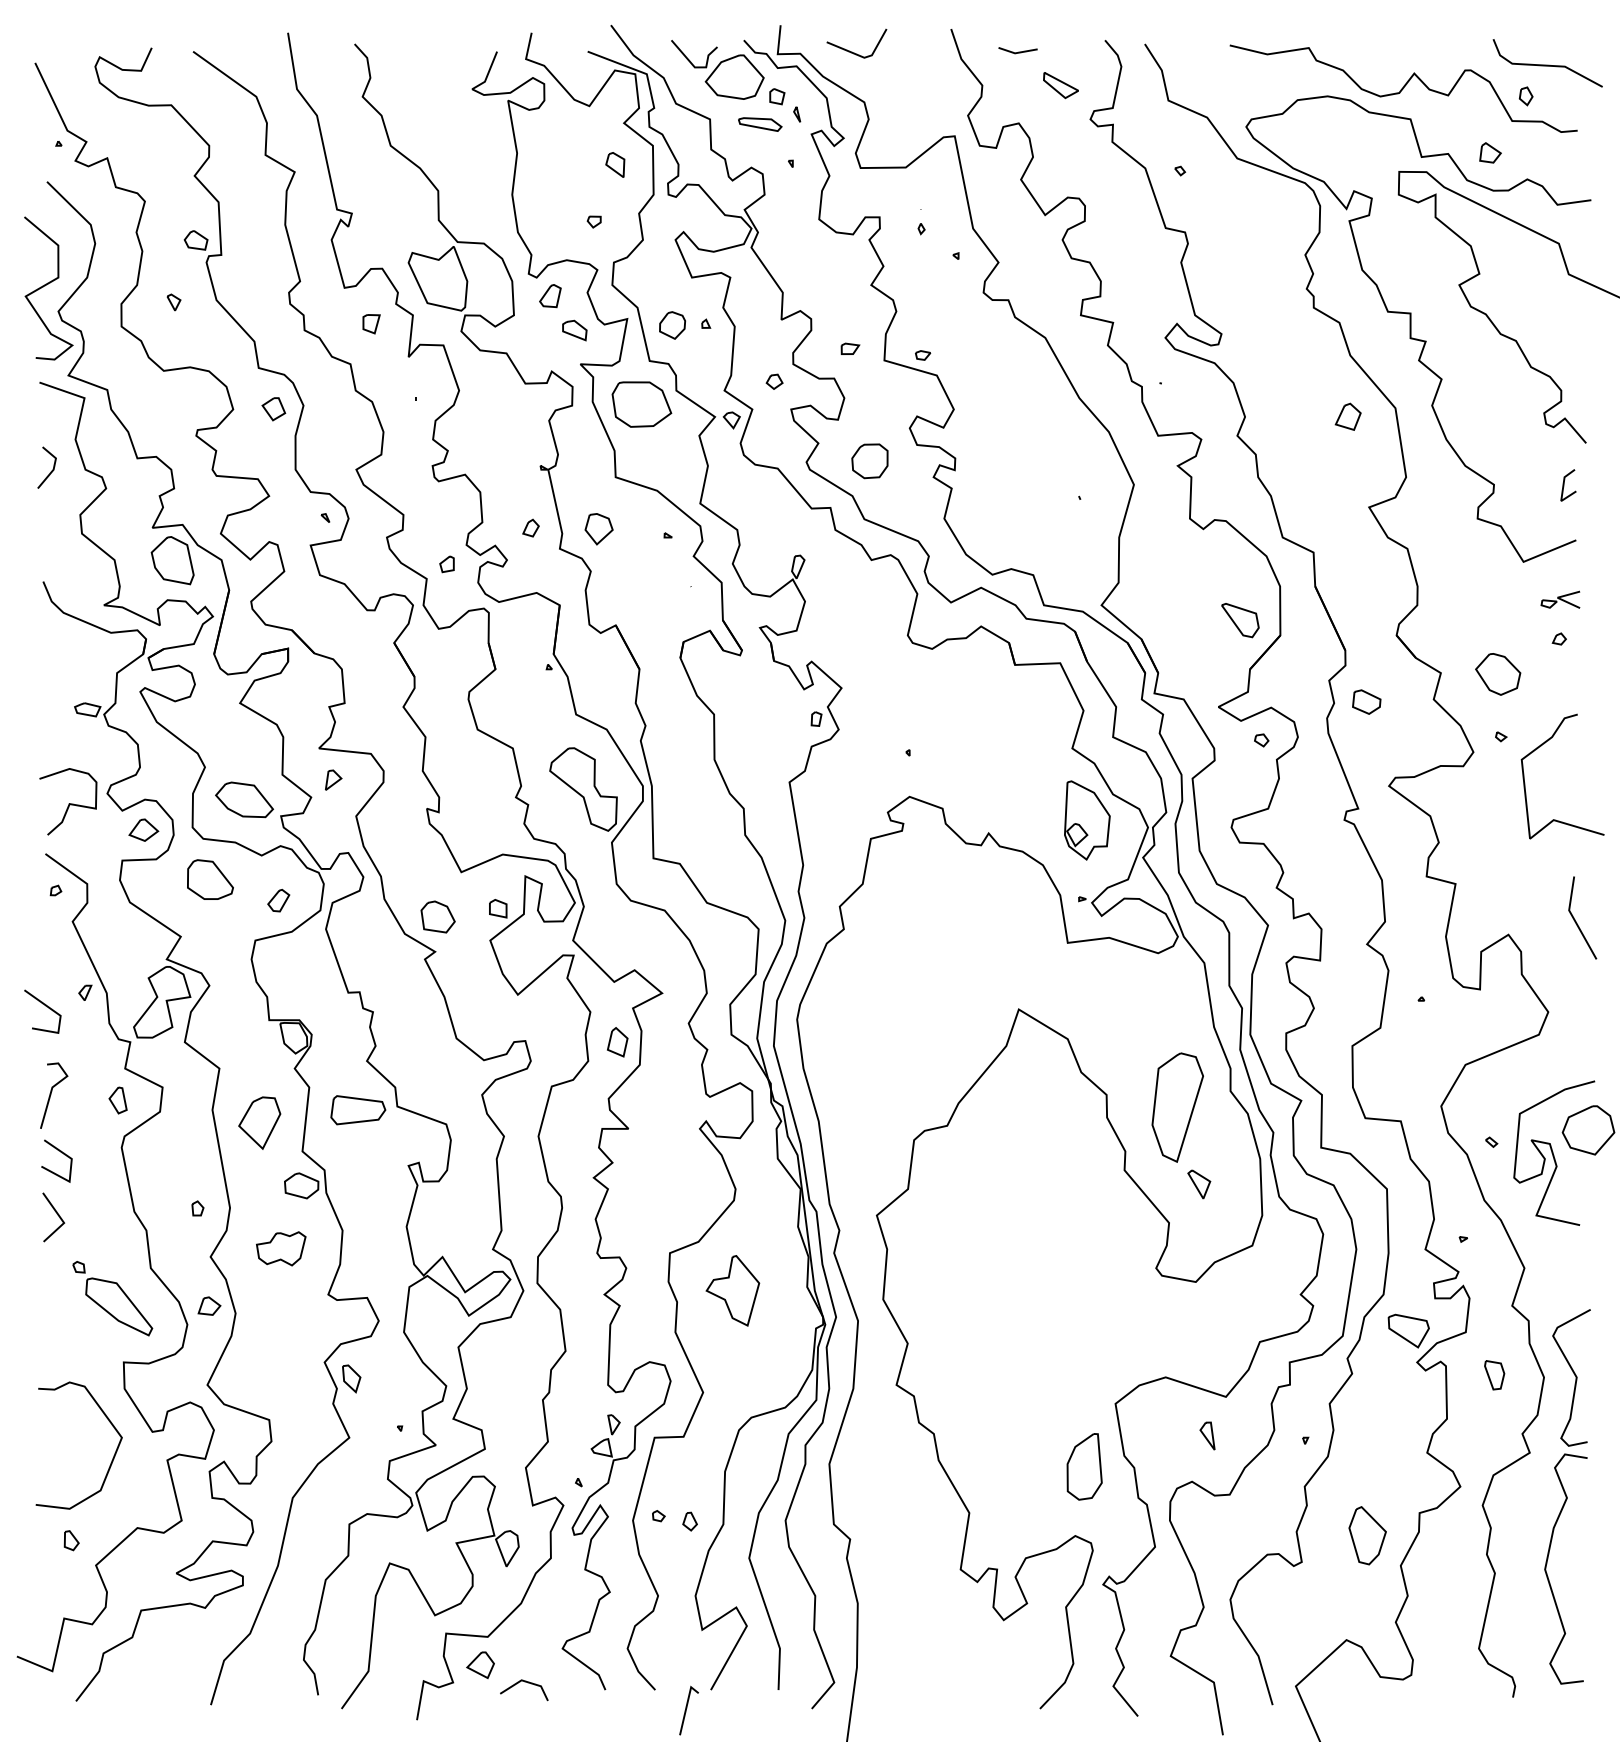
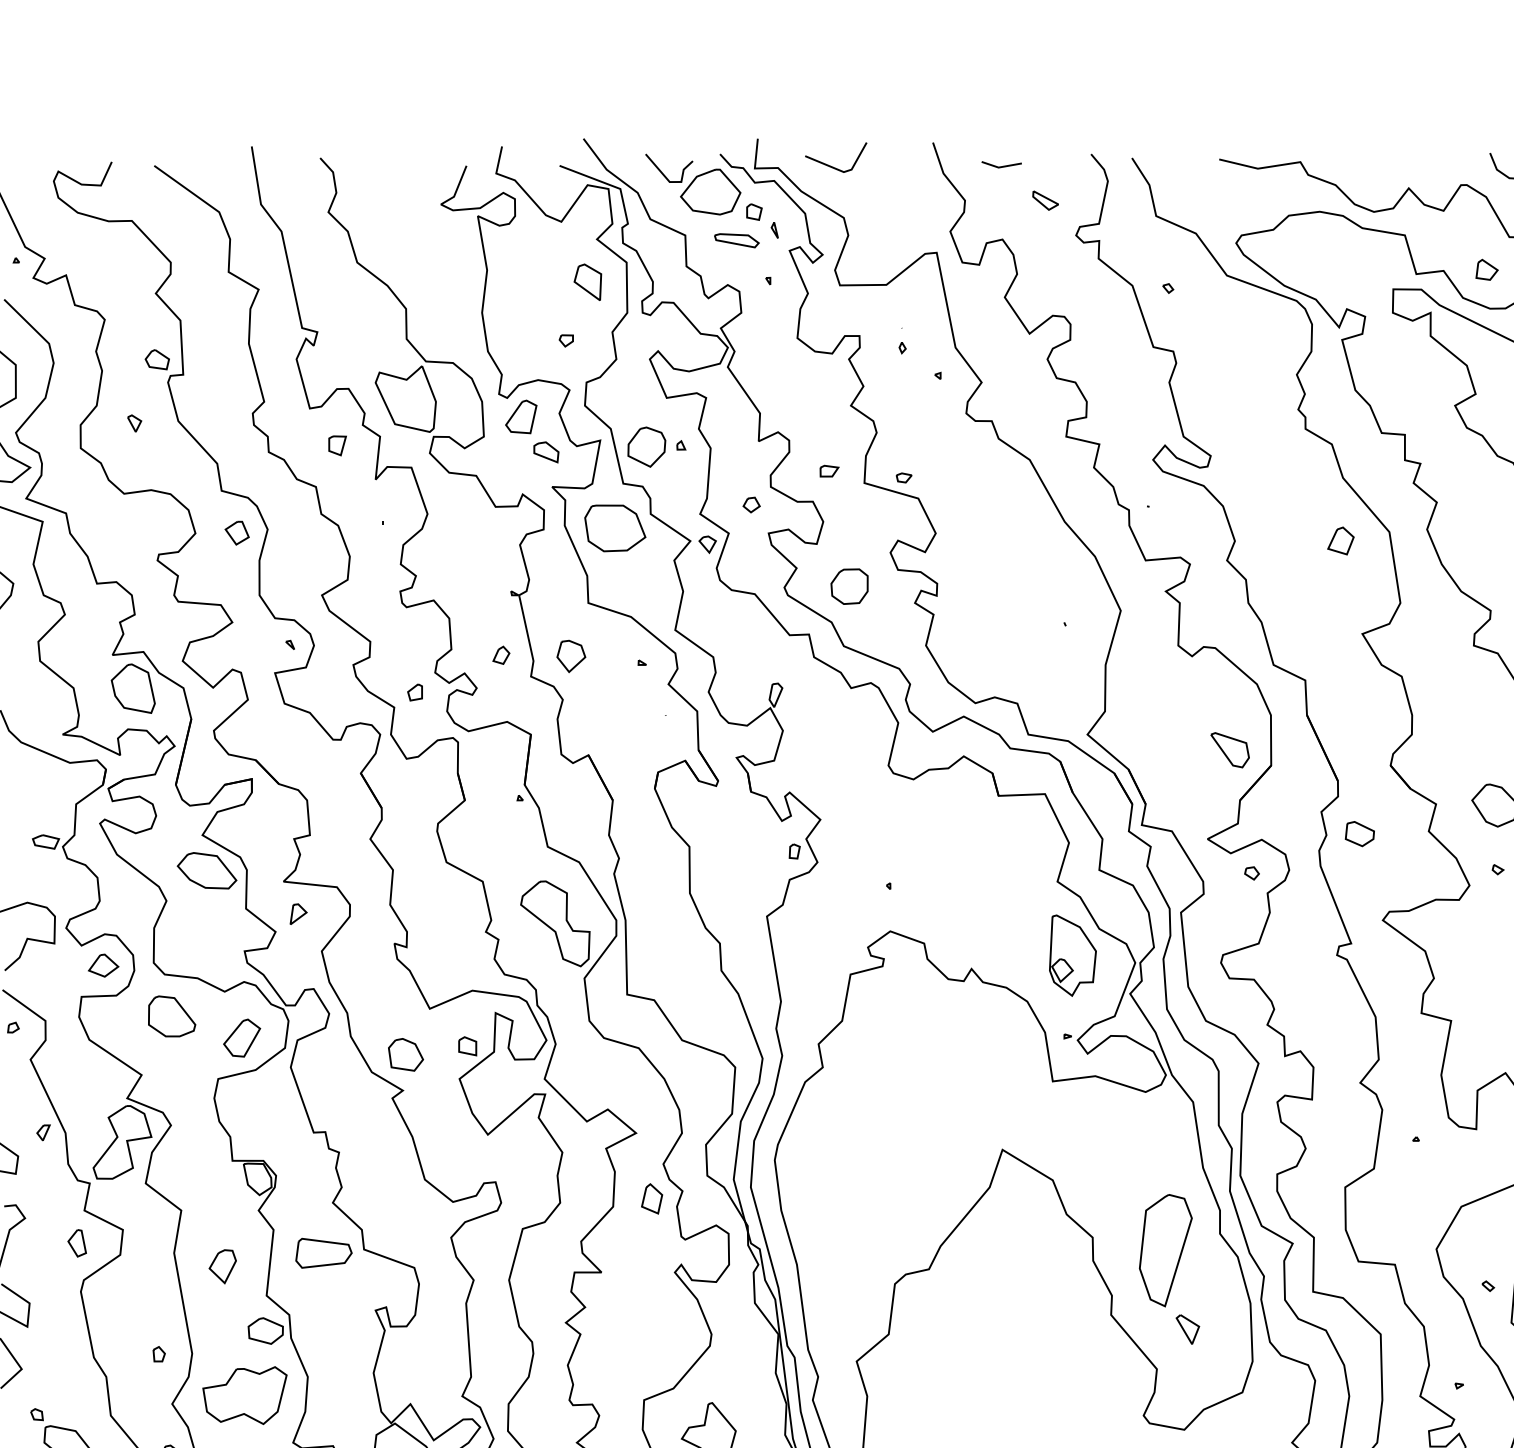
part: (1060, 85) -> (1045, 200), size x0.71
part: (615, 164) -> (588, 281), size x1.43
part: (550, 295) -> (521, 416), size x1.43
part: (672, 325) -> (646, 447), size x1.43
part: (244, 799) -> (207, 870), moved
part: (278, 900) -> (241, 1037), size x1.67
part: (617, 1042) -> (651, 1199), moved
part: (259, 1123) -> (222, 1266), size x0.62
part: (280, 1248) -> (244, 1395), size x1.67

